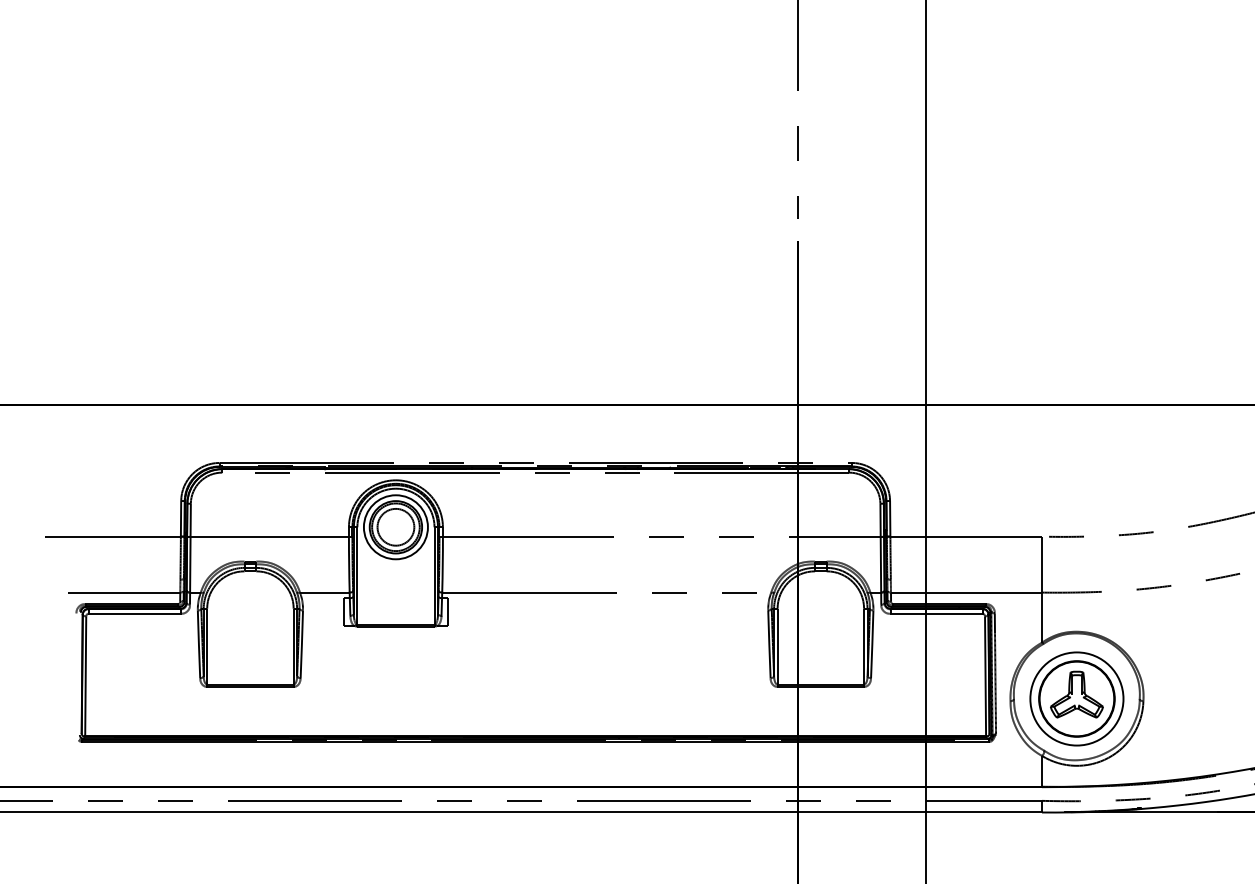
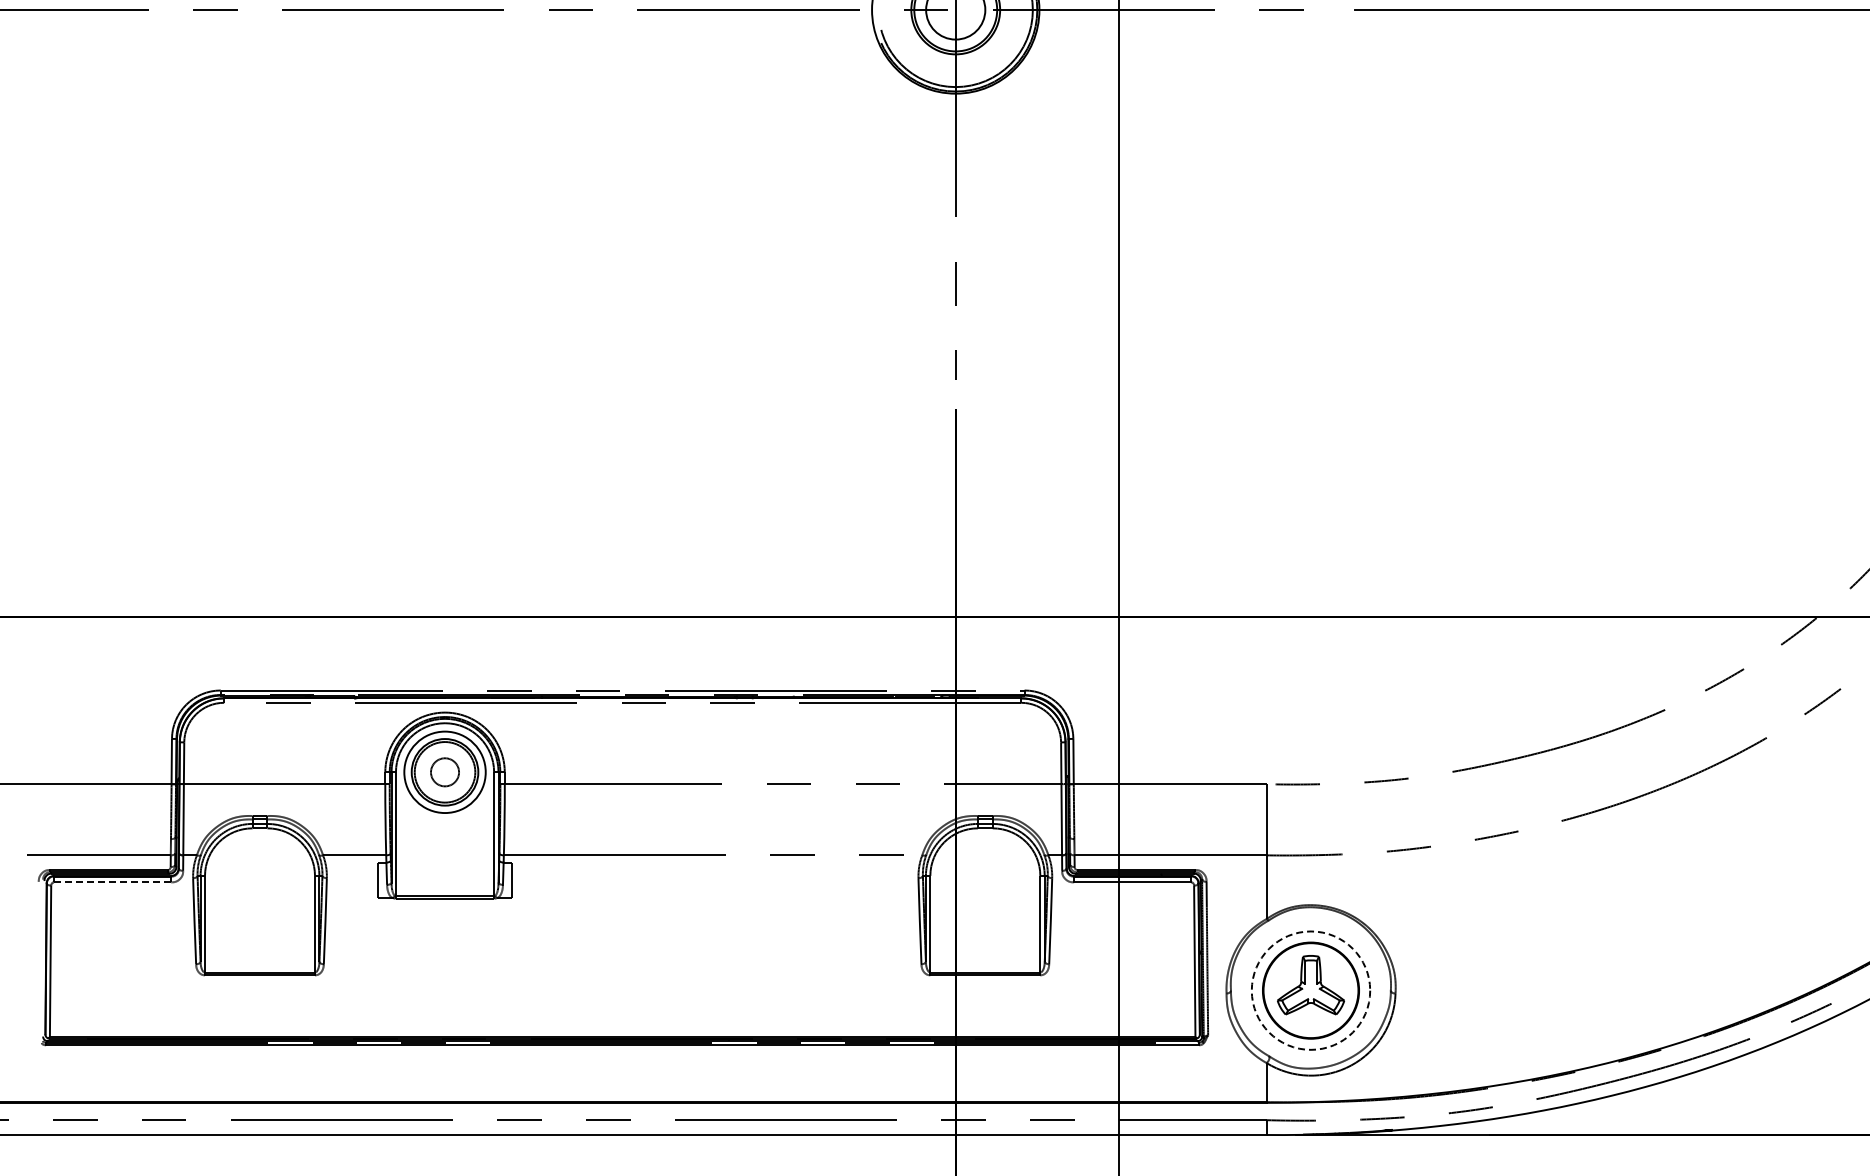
circle: (395, 526) -> (444, 771), size x0.6
line: (134, 613) -> (112, 882), solid -> dashed
circle: (1076, 698) -> (1310, 990), solid -> dashed

